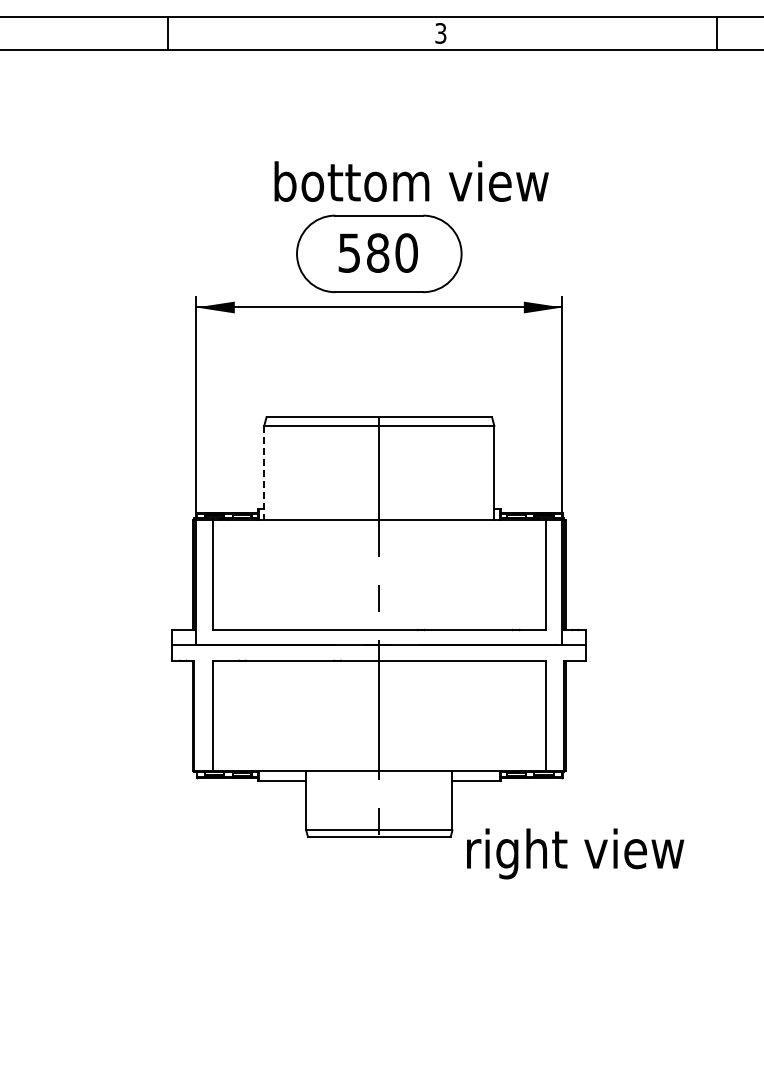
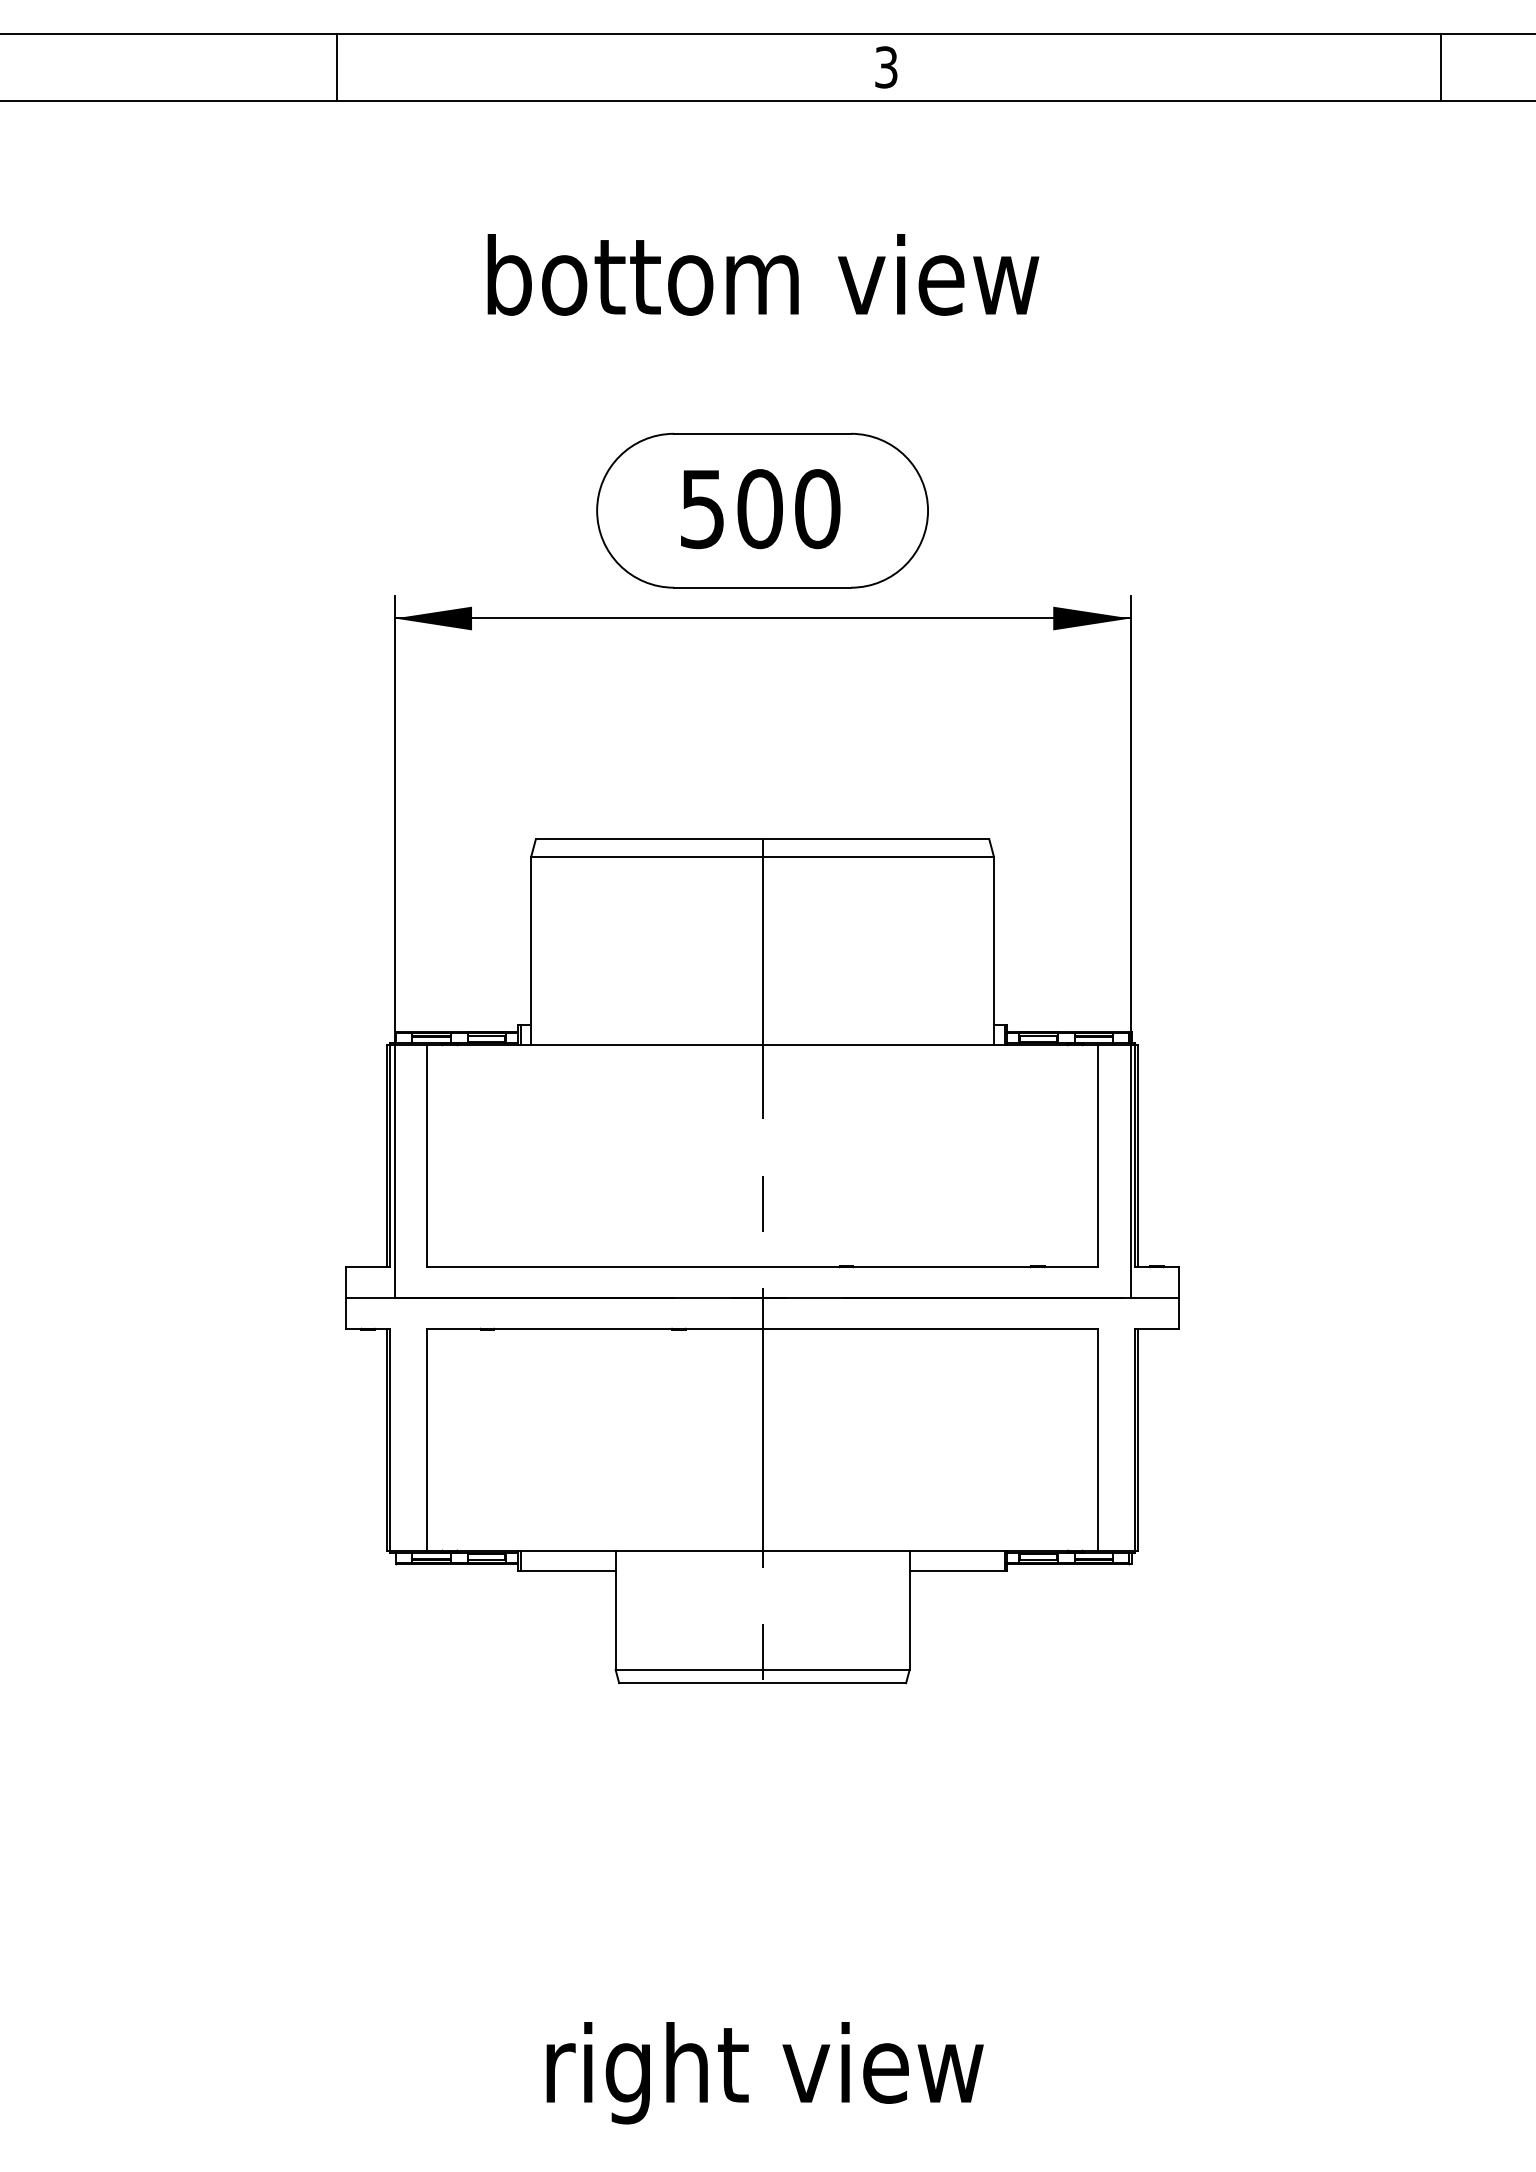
text: (411, 181) -> (762, 274), moved
text: (377, 252) -> (758, 507), 580 -> 500
line: (264, 472) -> (531, 950), dashed -> solid
text: (575, 853) -> (764, 2072), moved

